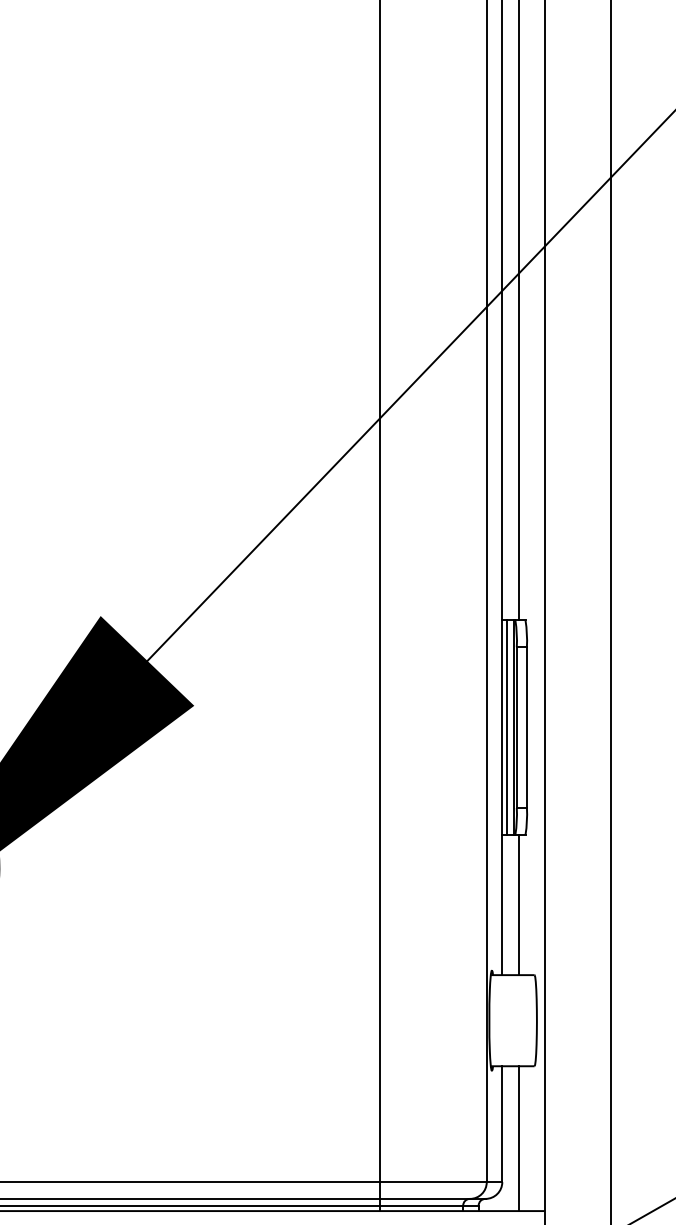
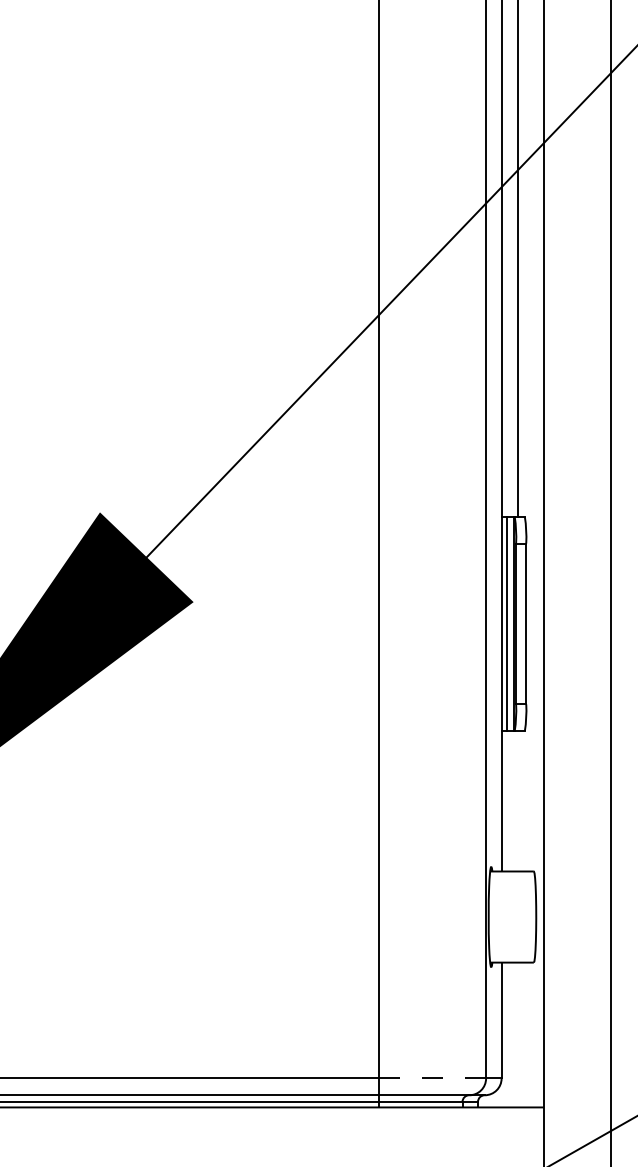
line: (518, 904) -> (517, 800), removed
line: (518, 1138) -> (517, 1034), removed
line: (433, 1182) -> (432, 1078), solid -> dashed

